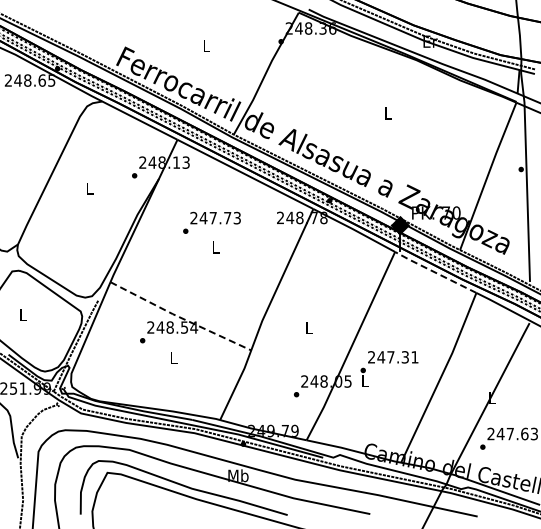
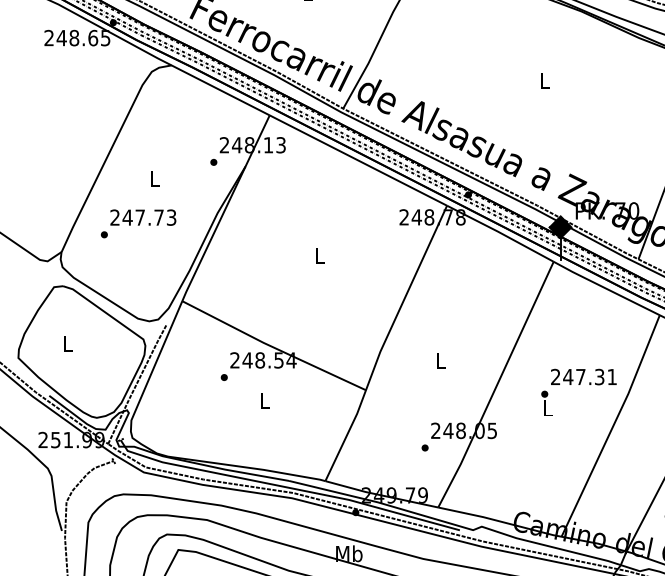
text: (211, 222) -> (137, 223), moved
line: (434, 272) -> (605, 288), dashed -> solid
line: (180, 317) -> (273, 347), dashed -> solid
text: (389, 368) -> (579, 391), moved

